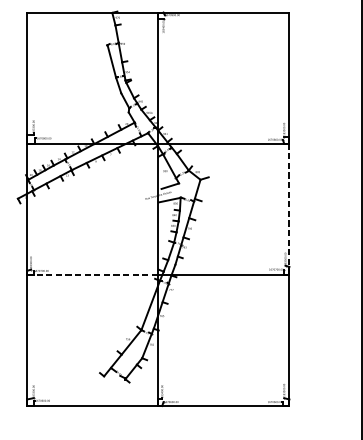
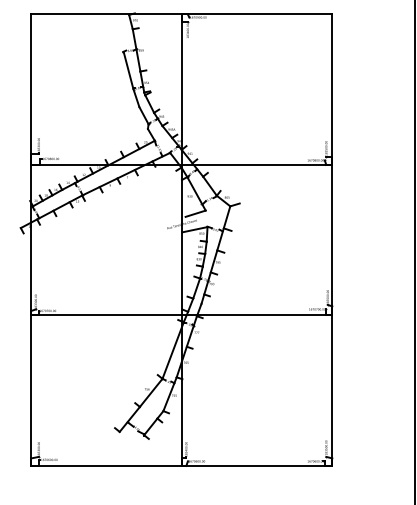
line: (289, 209) -> (332, 240), dashed -> solid
line: (93, 274) -> (107, 315), dashed -> solid

